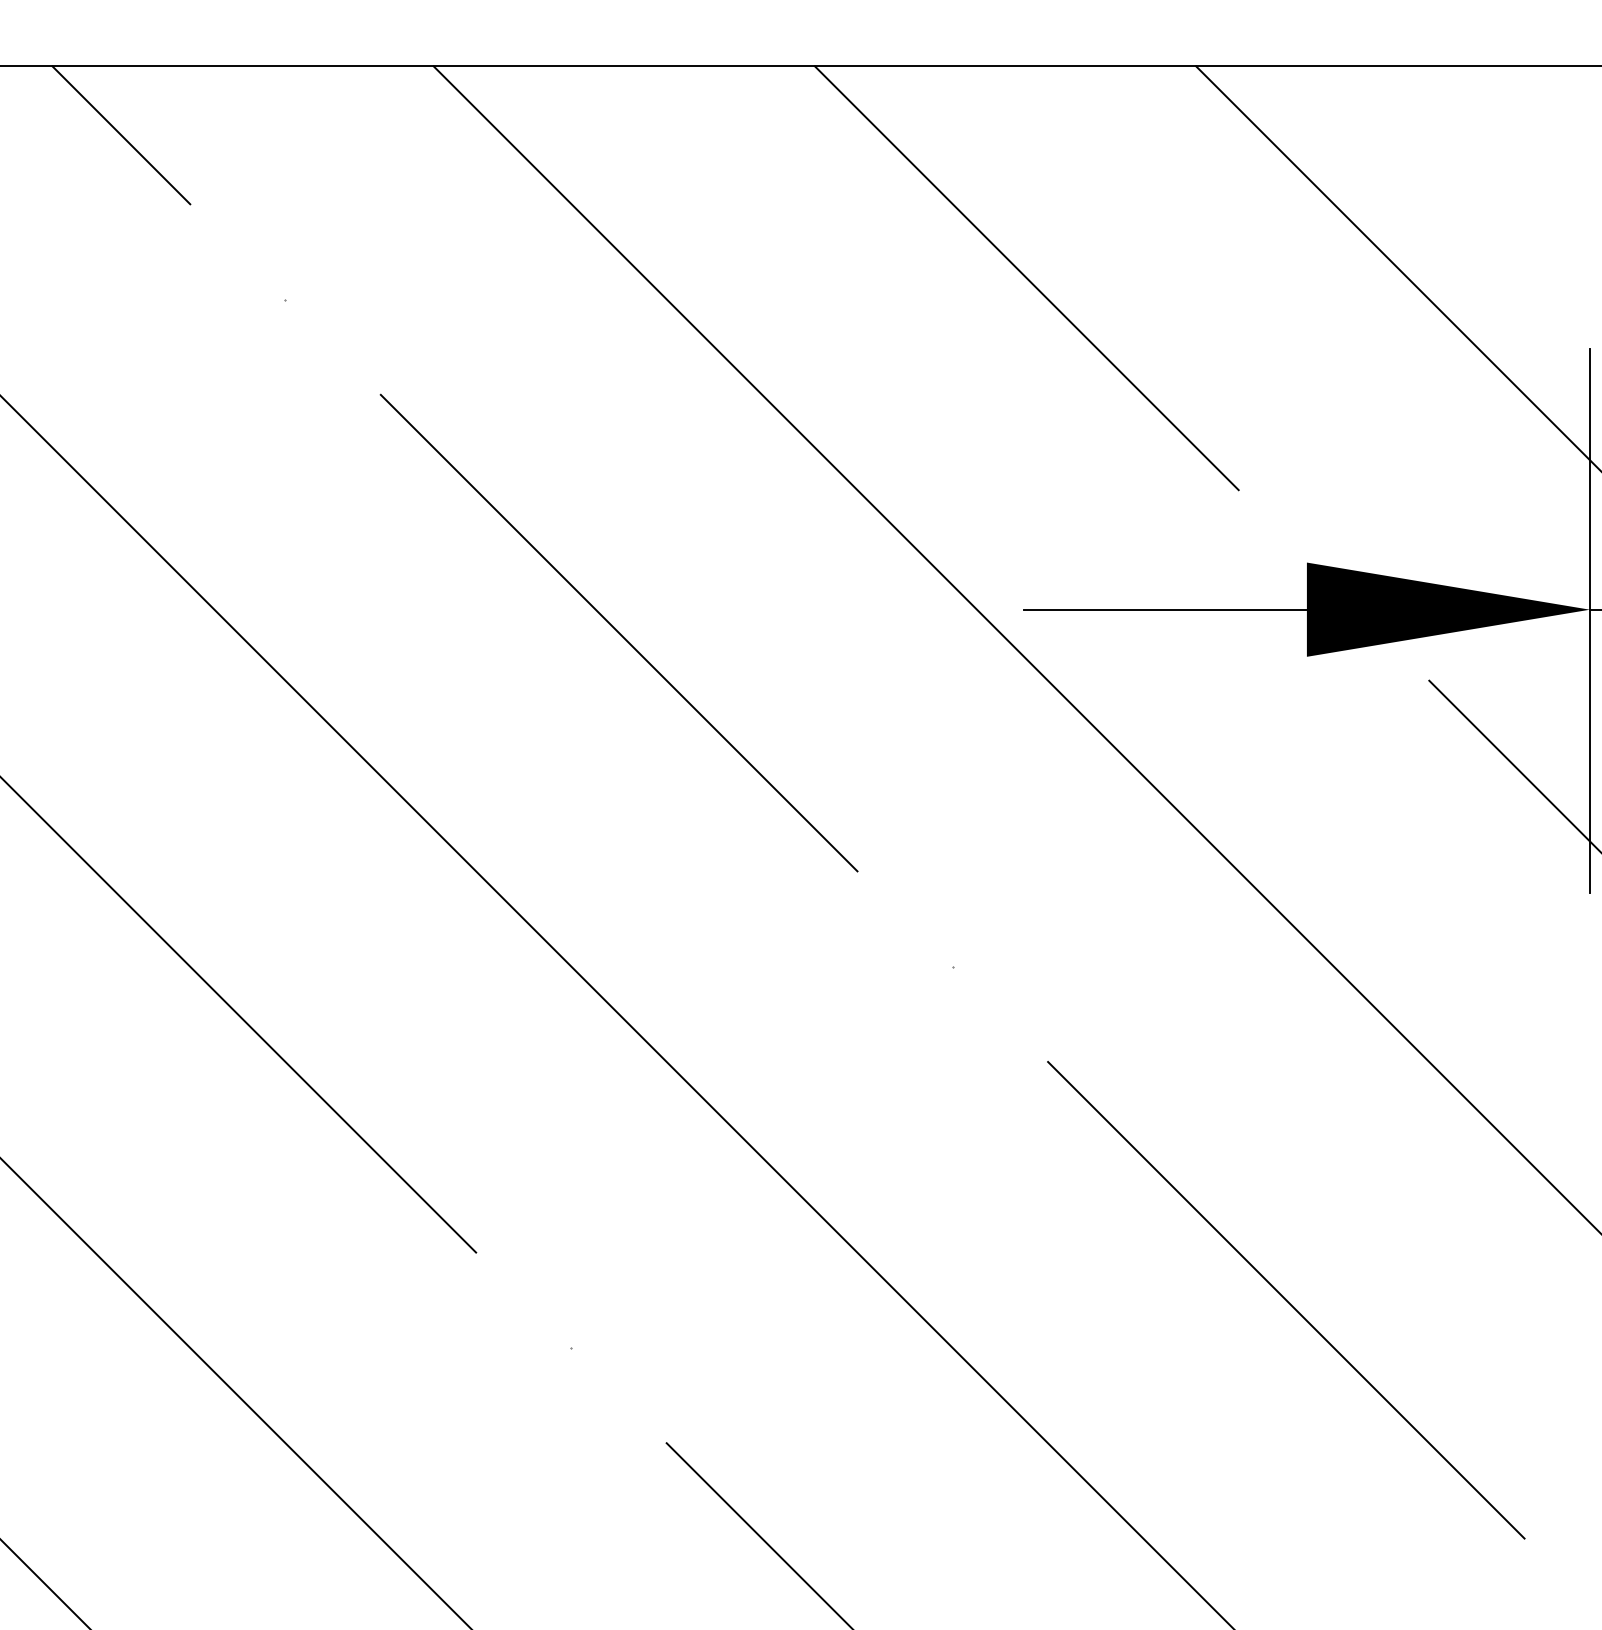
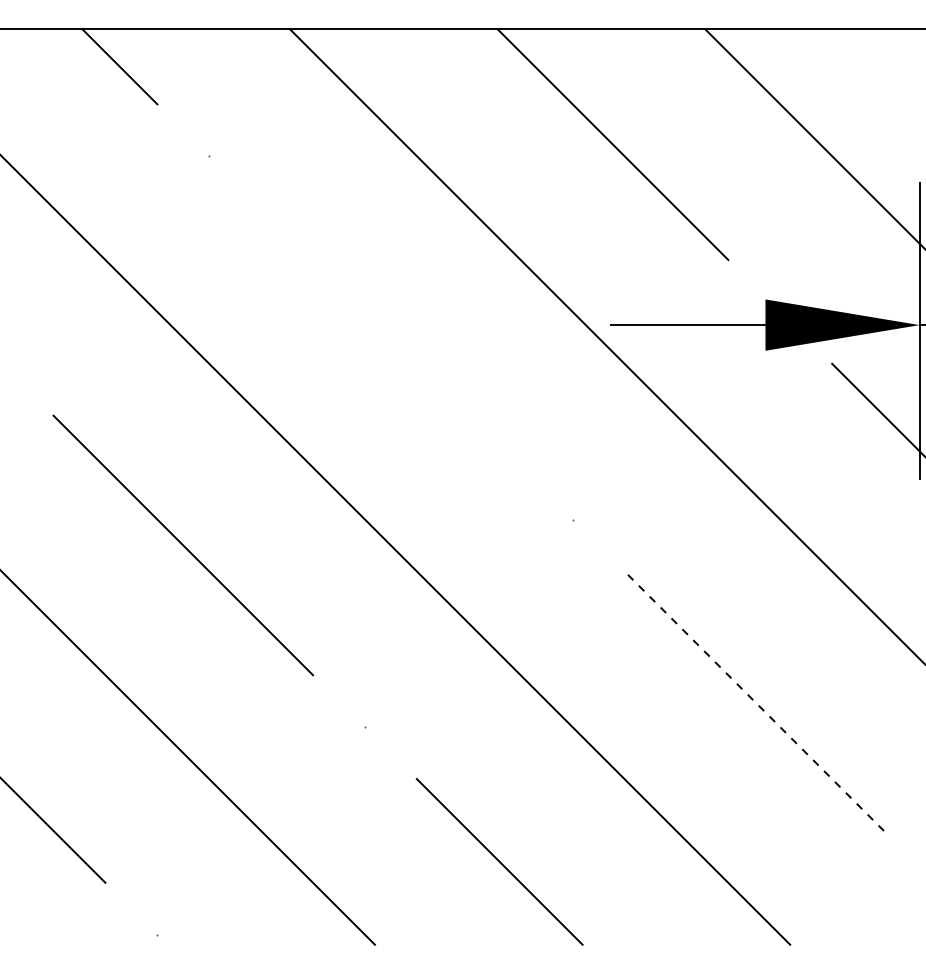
line: (618, 632) -> (390, 337), removed
line: (1286, 1300) -> (754, 701), solid -> dashed

